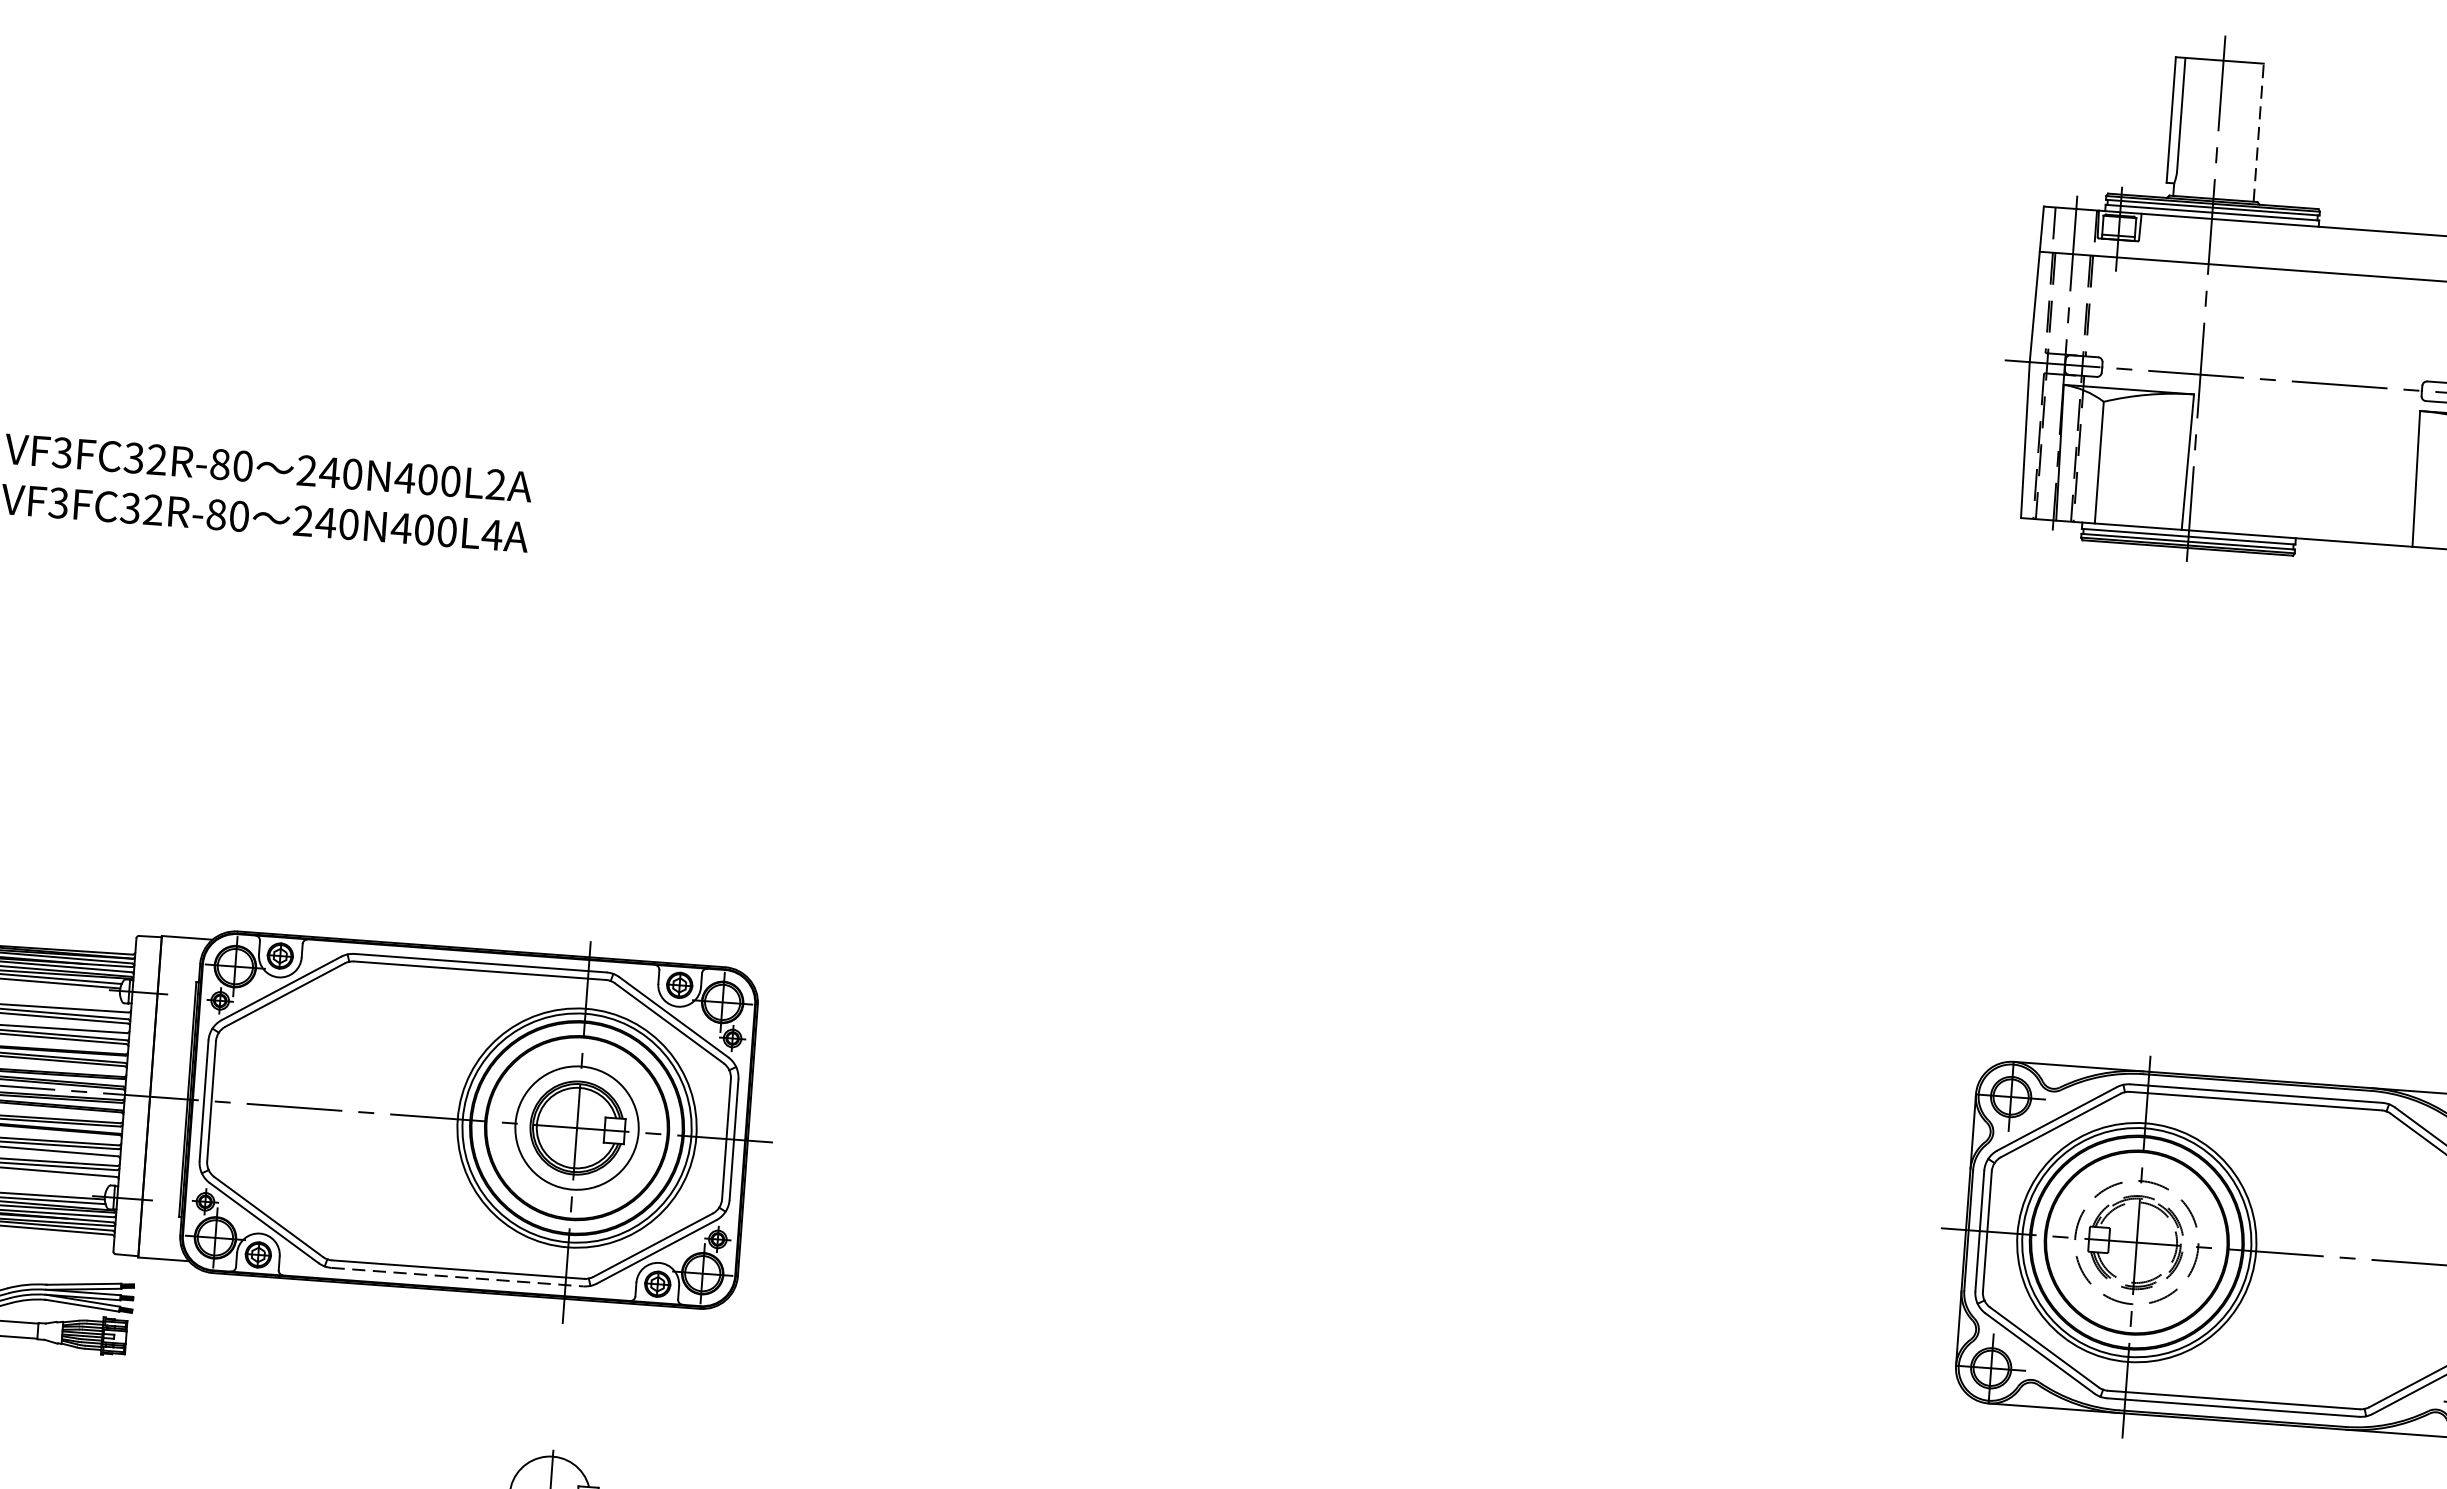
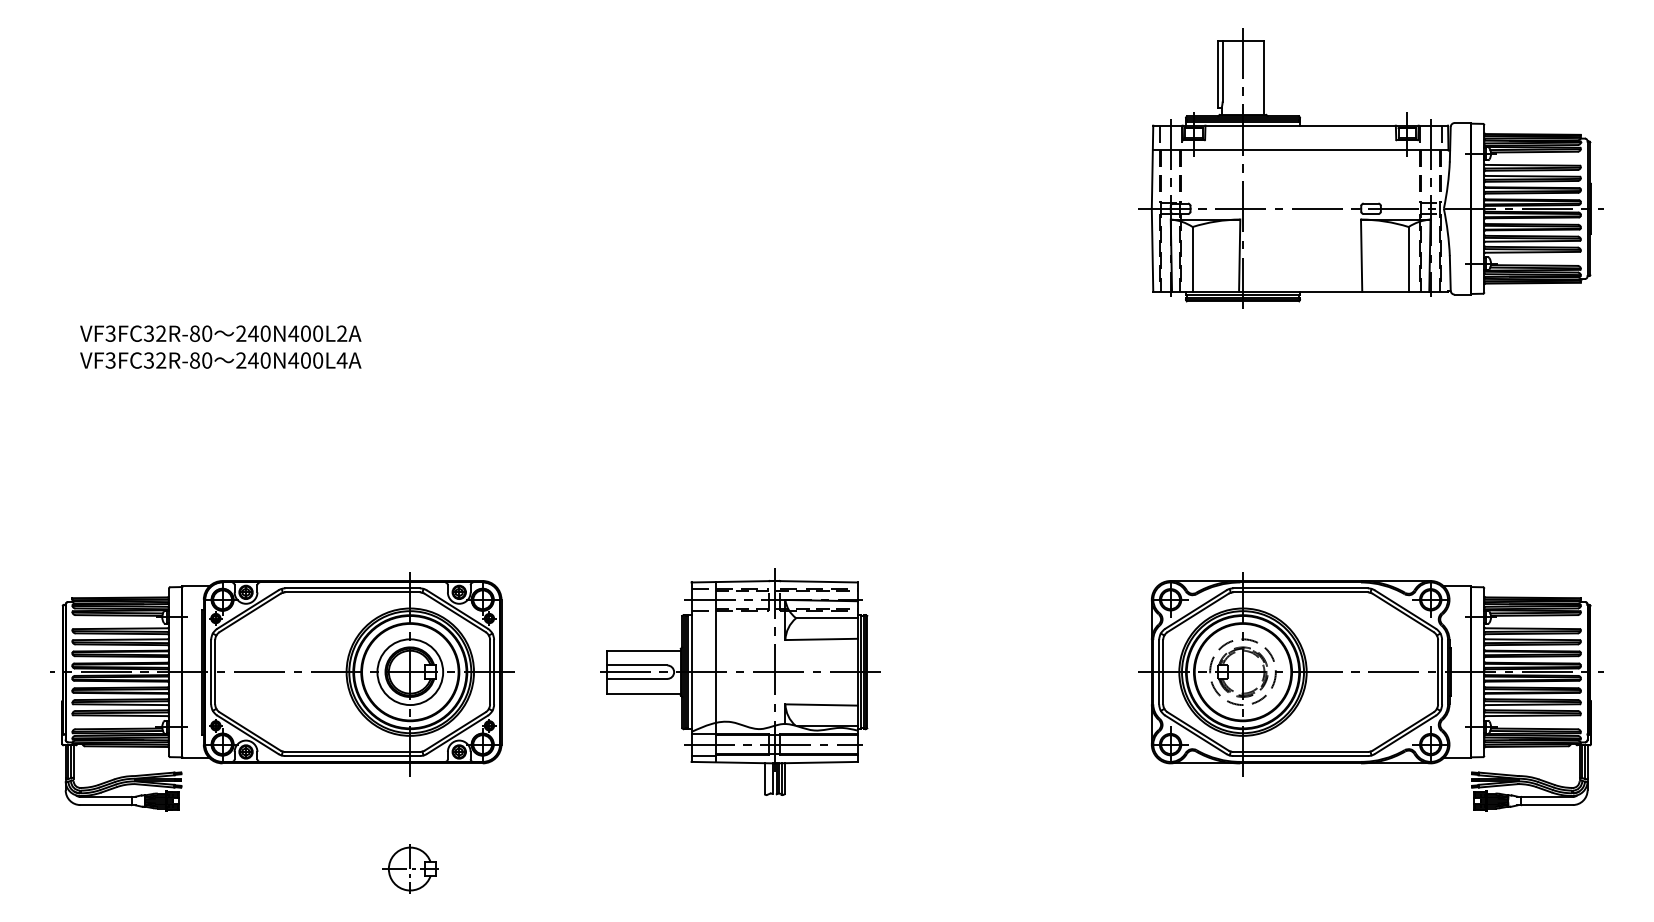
line: (2258, 133) -> (1264, 78), dashed -> solid
part: (1194, 1190) -> (740, 681), added
line: (459, 1278) -> (353, 756), dashed -> solid

